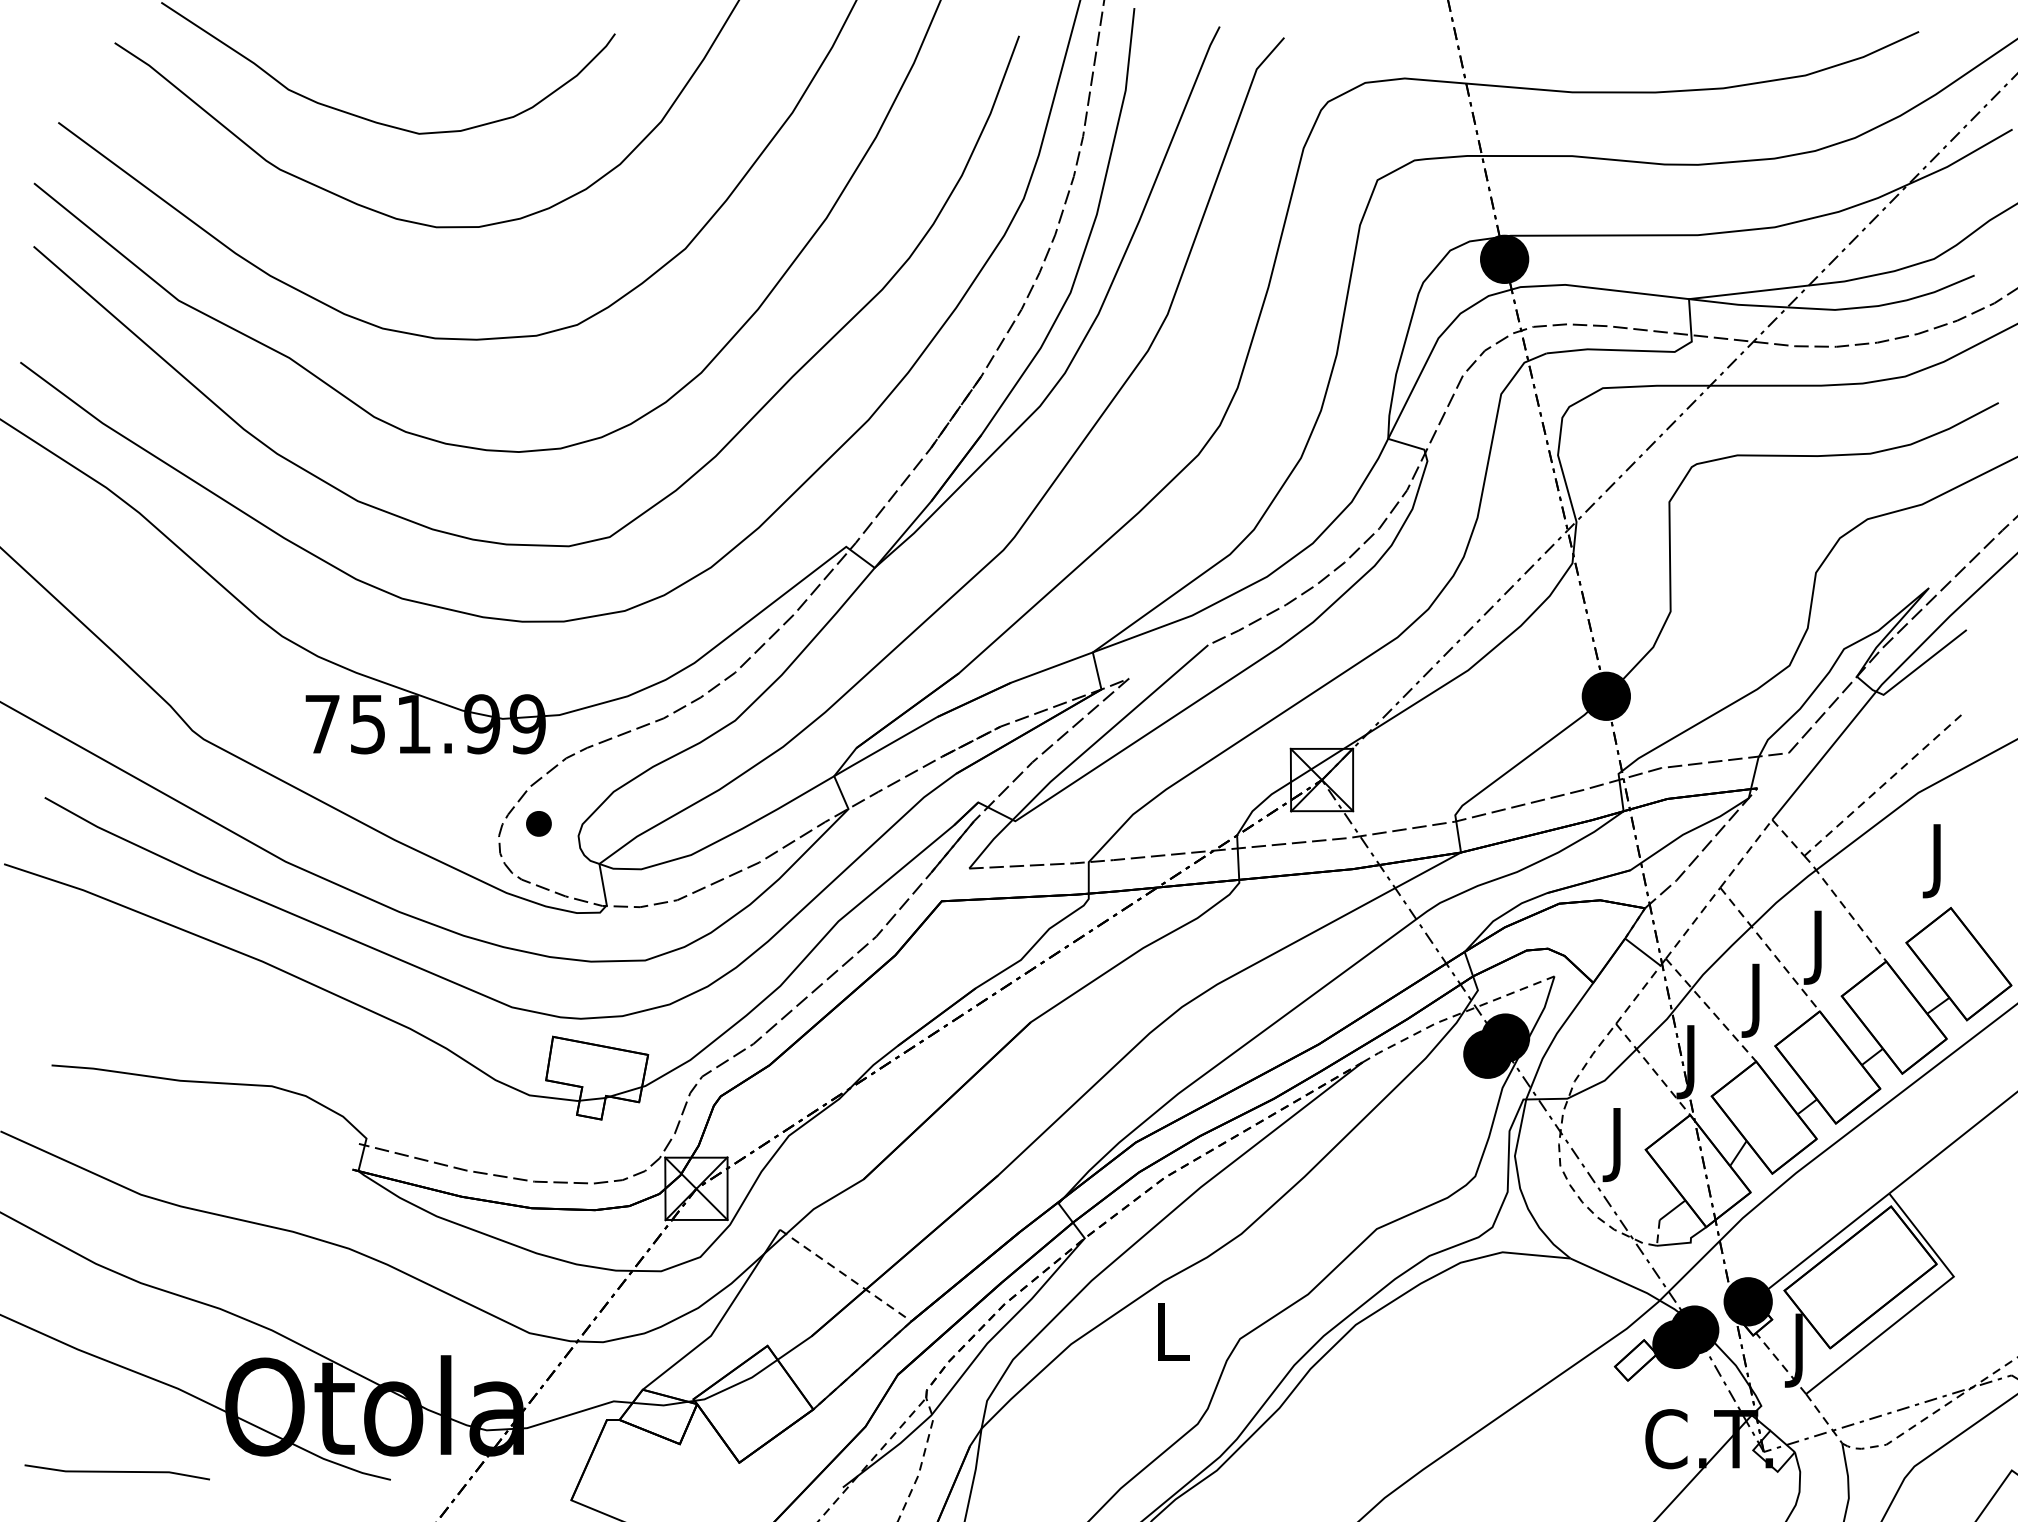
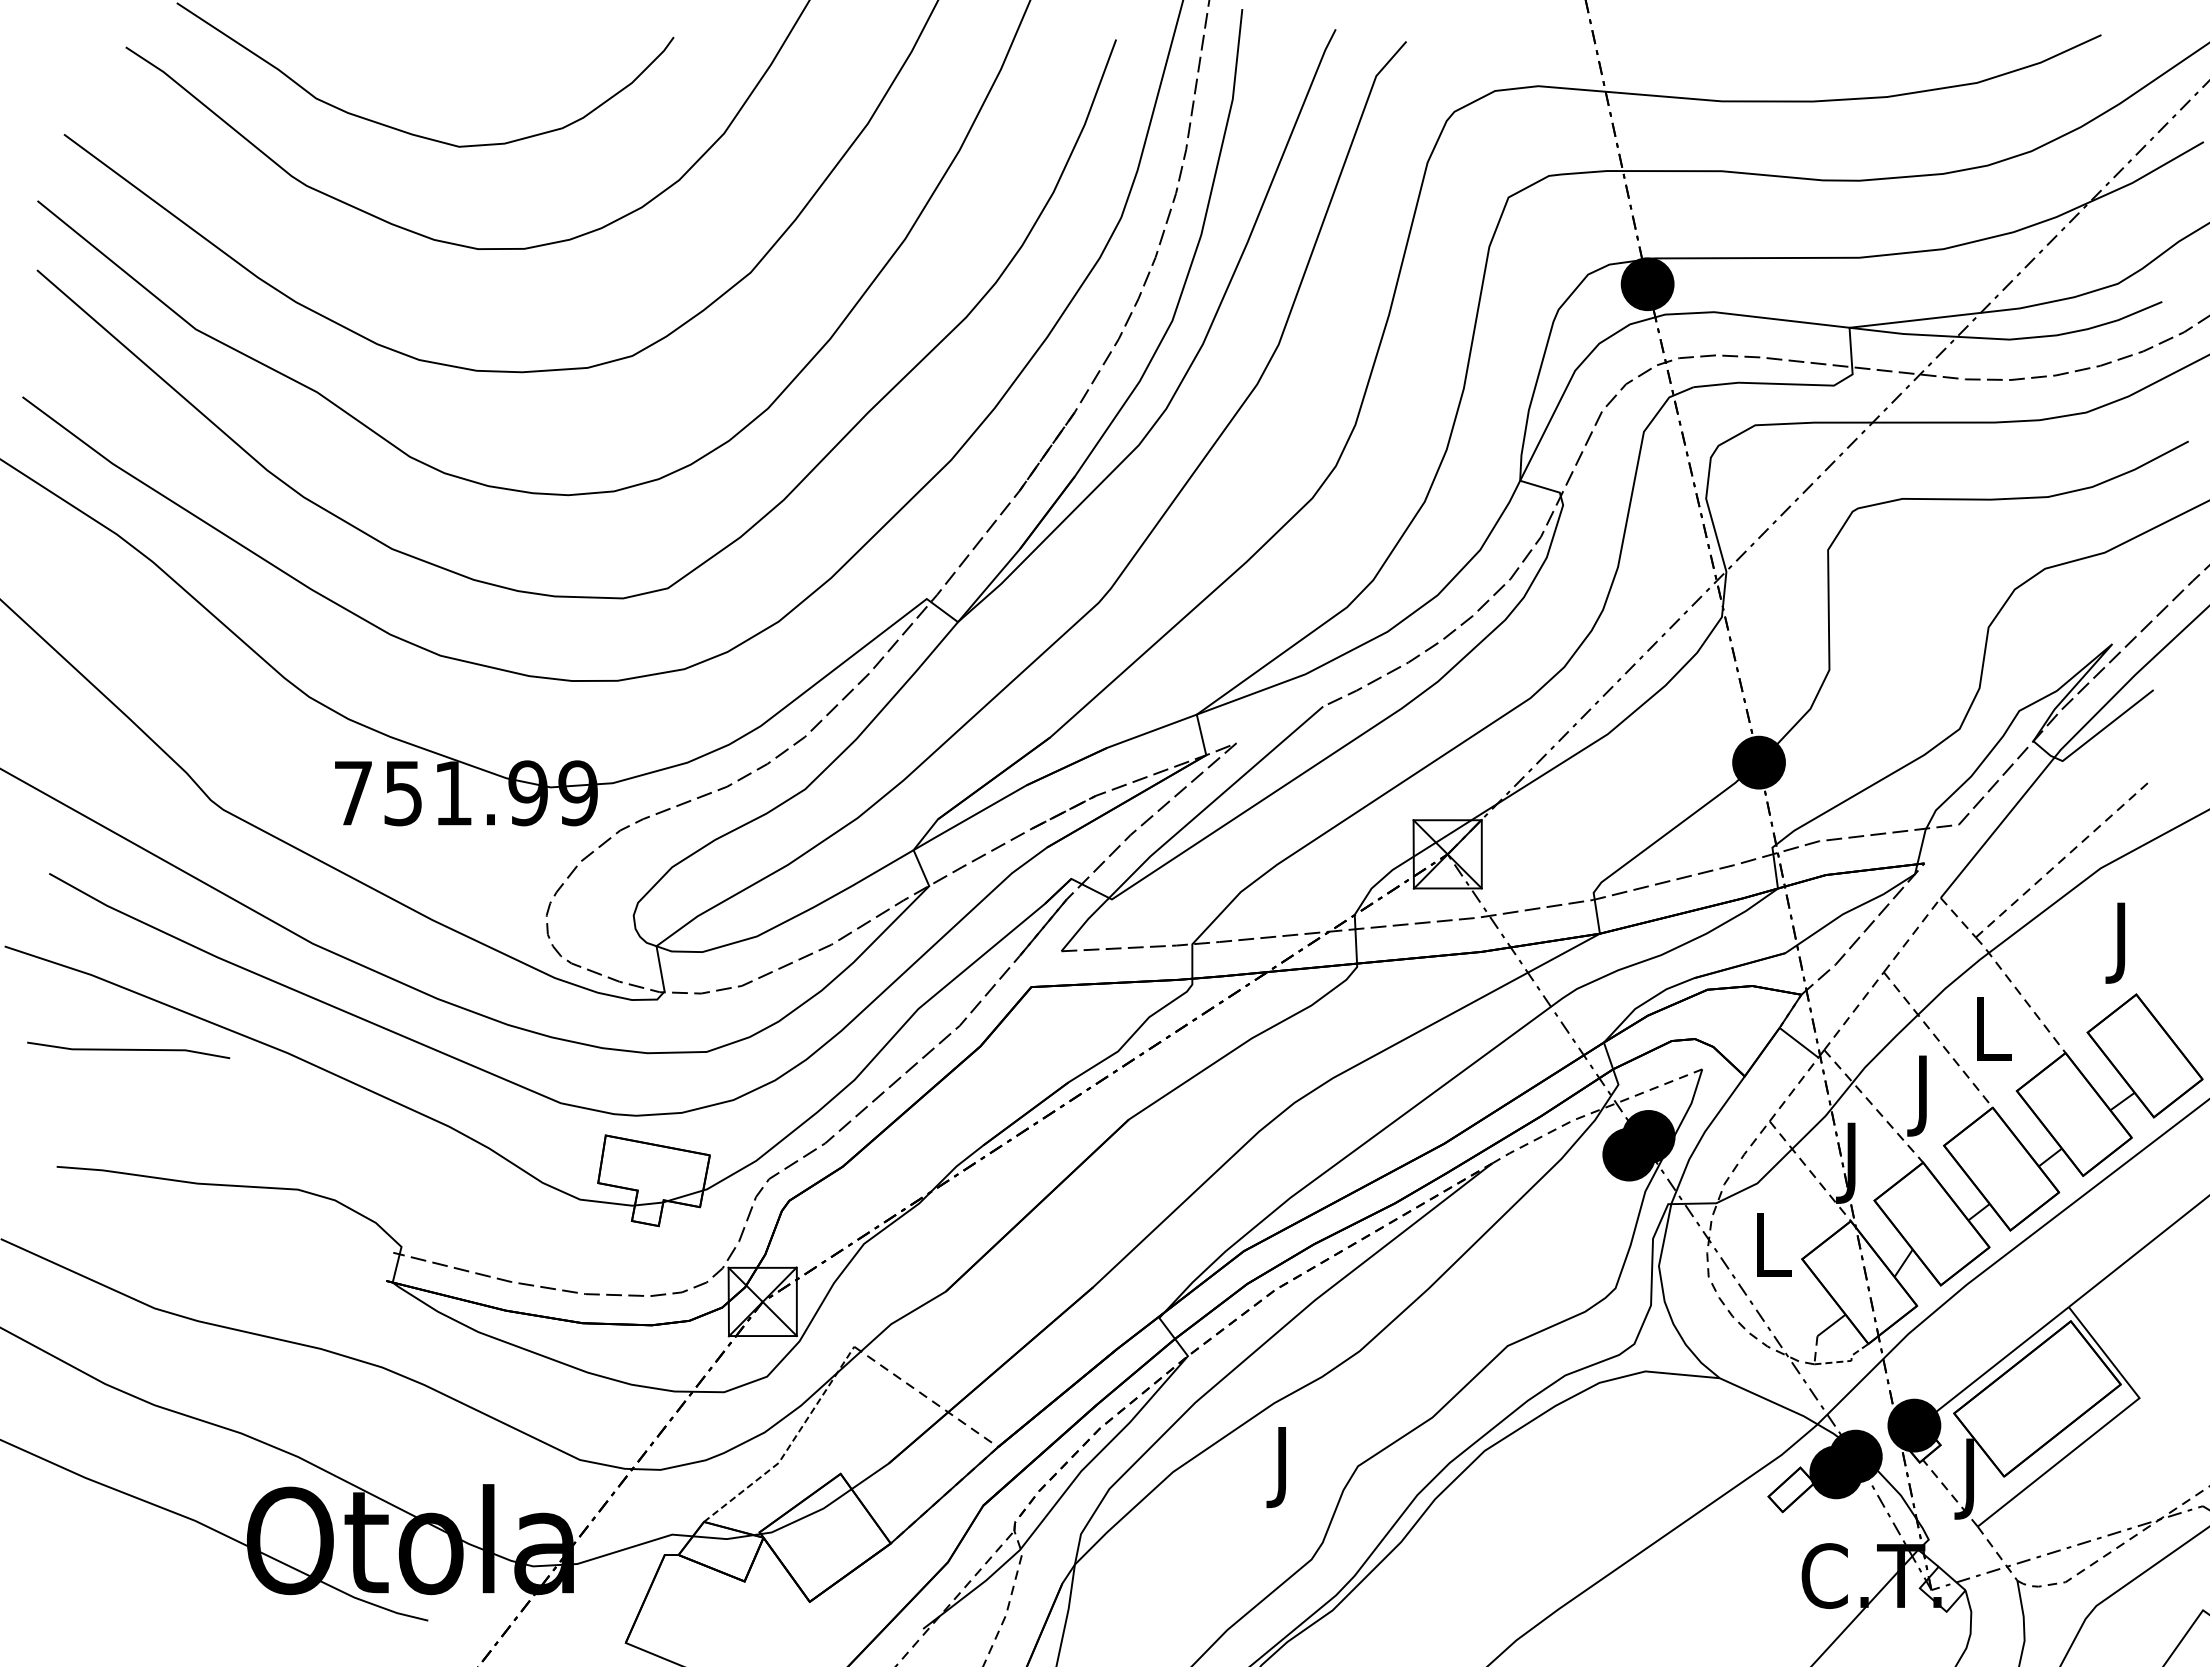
part: (539, 824) -> (590, 902), removed
text: (1820, 947) -> (1993, 1037), J -> L
text: (1619, 1144) -> (1773, 1253), J -> L
line: (1687, 1243) -> (1847, 1361), solid -> dashed
line: (721, 1319) -> (790, 1445), solid -> dashed
text: (1172, 1340) -> (1284, 1467), L -> J
line: (117, 1472) -> (128, 1050), moved

